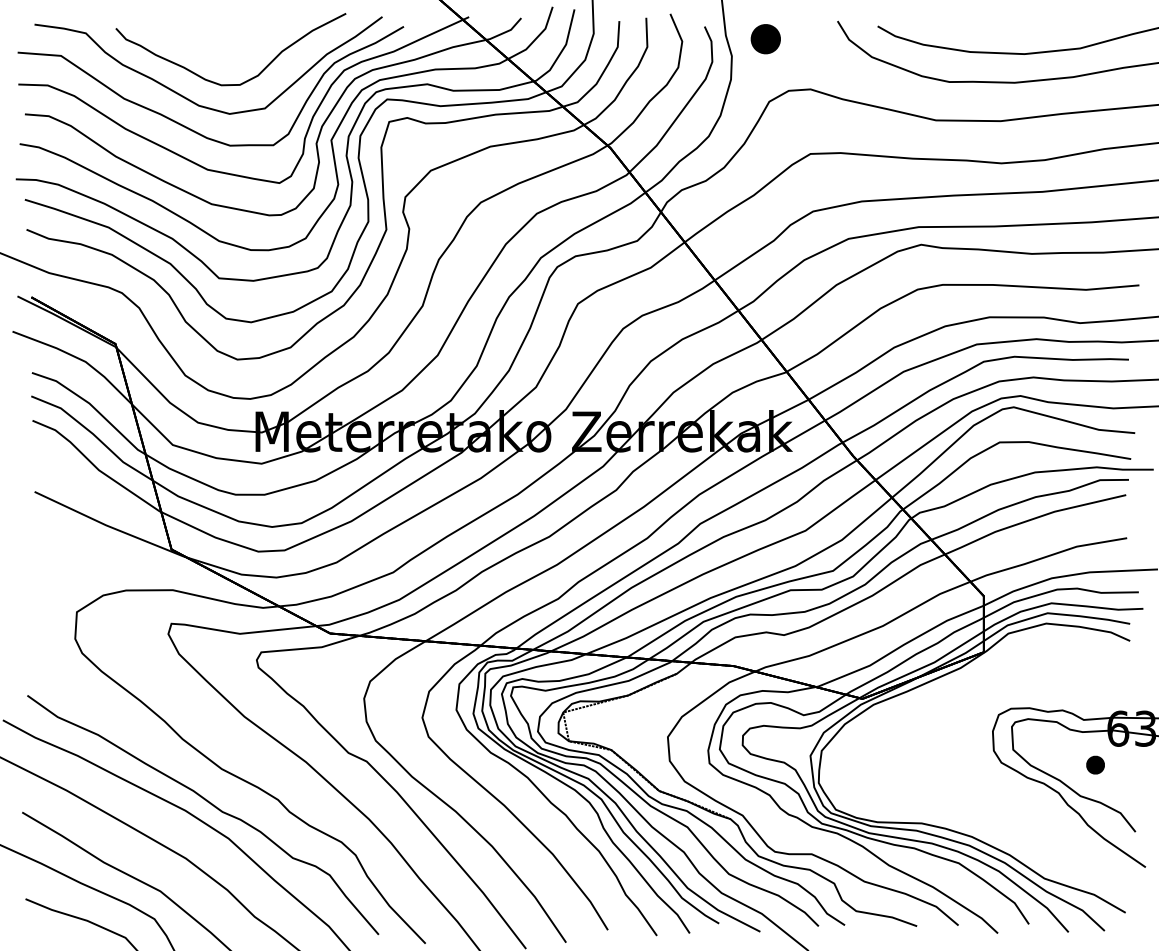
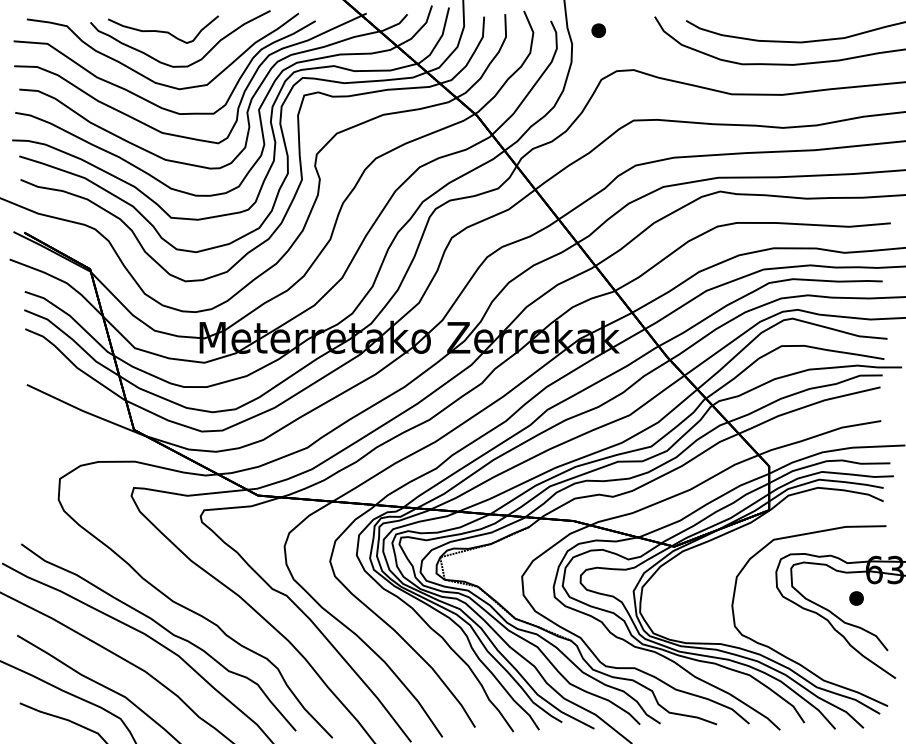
part: (209, 37) -> (163, 29), added
part: (765, 38) -> (598, 30), size x0.62
curve: (1008, 840) -> (788, 657), added

